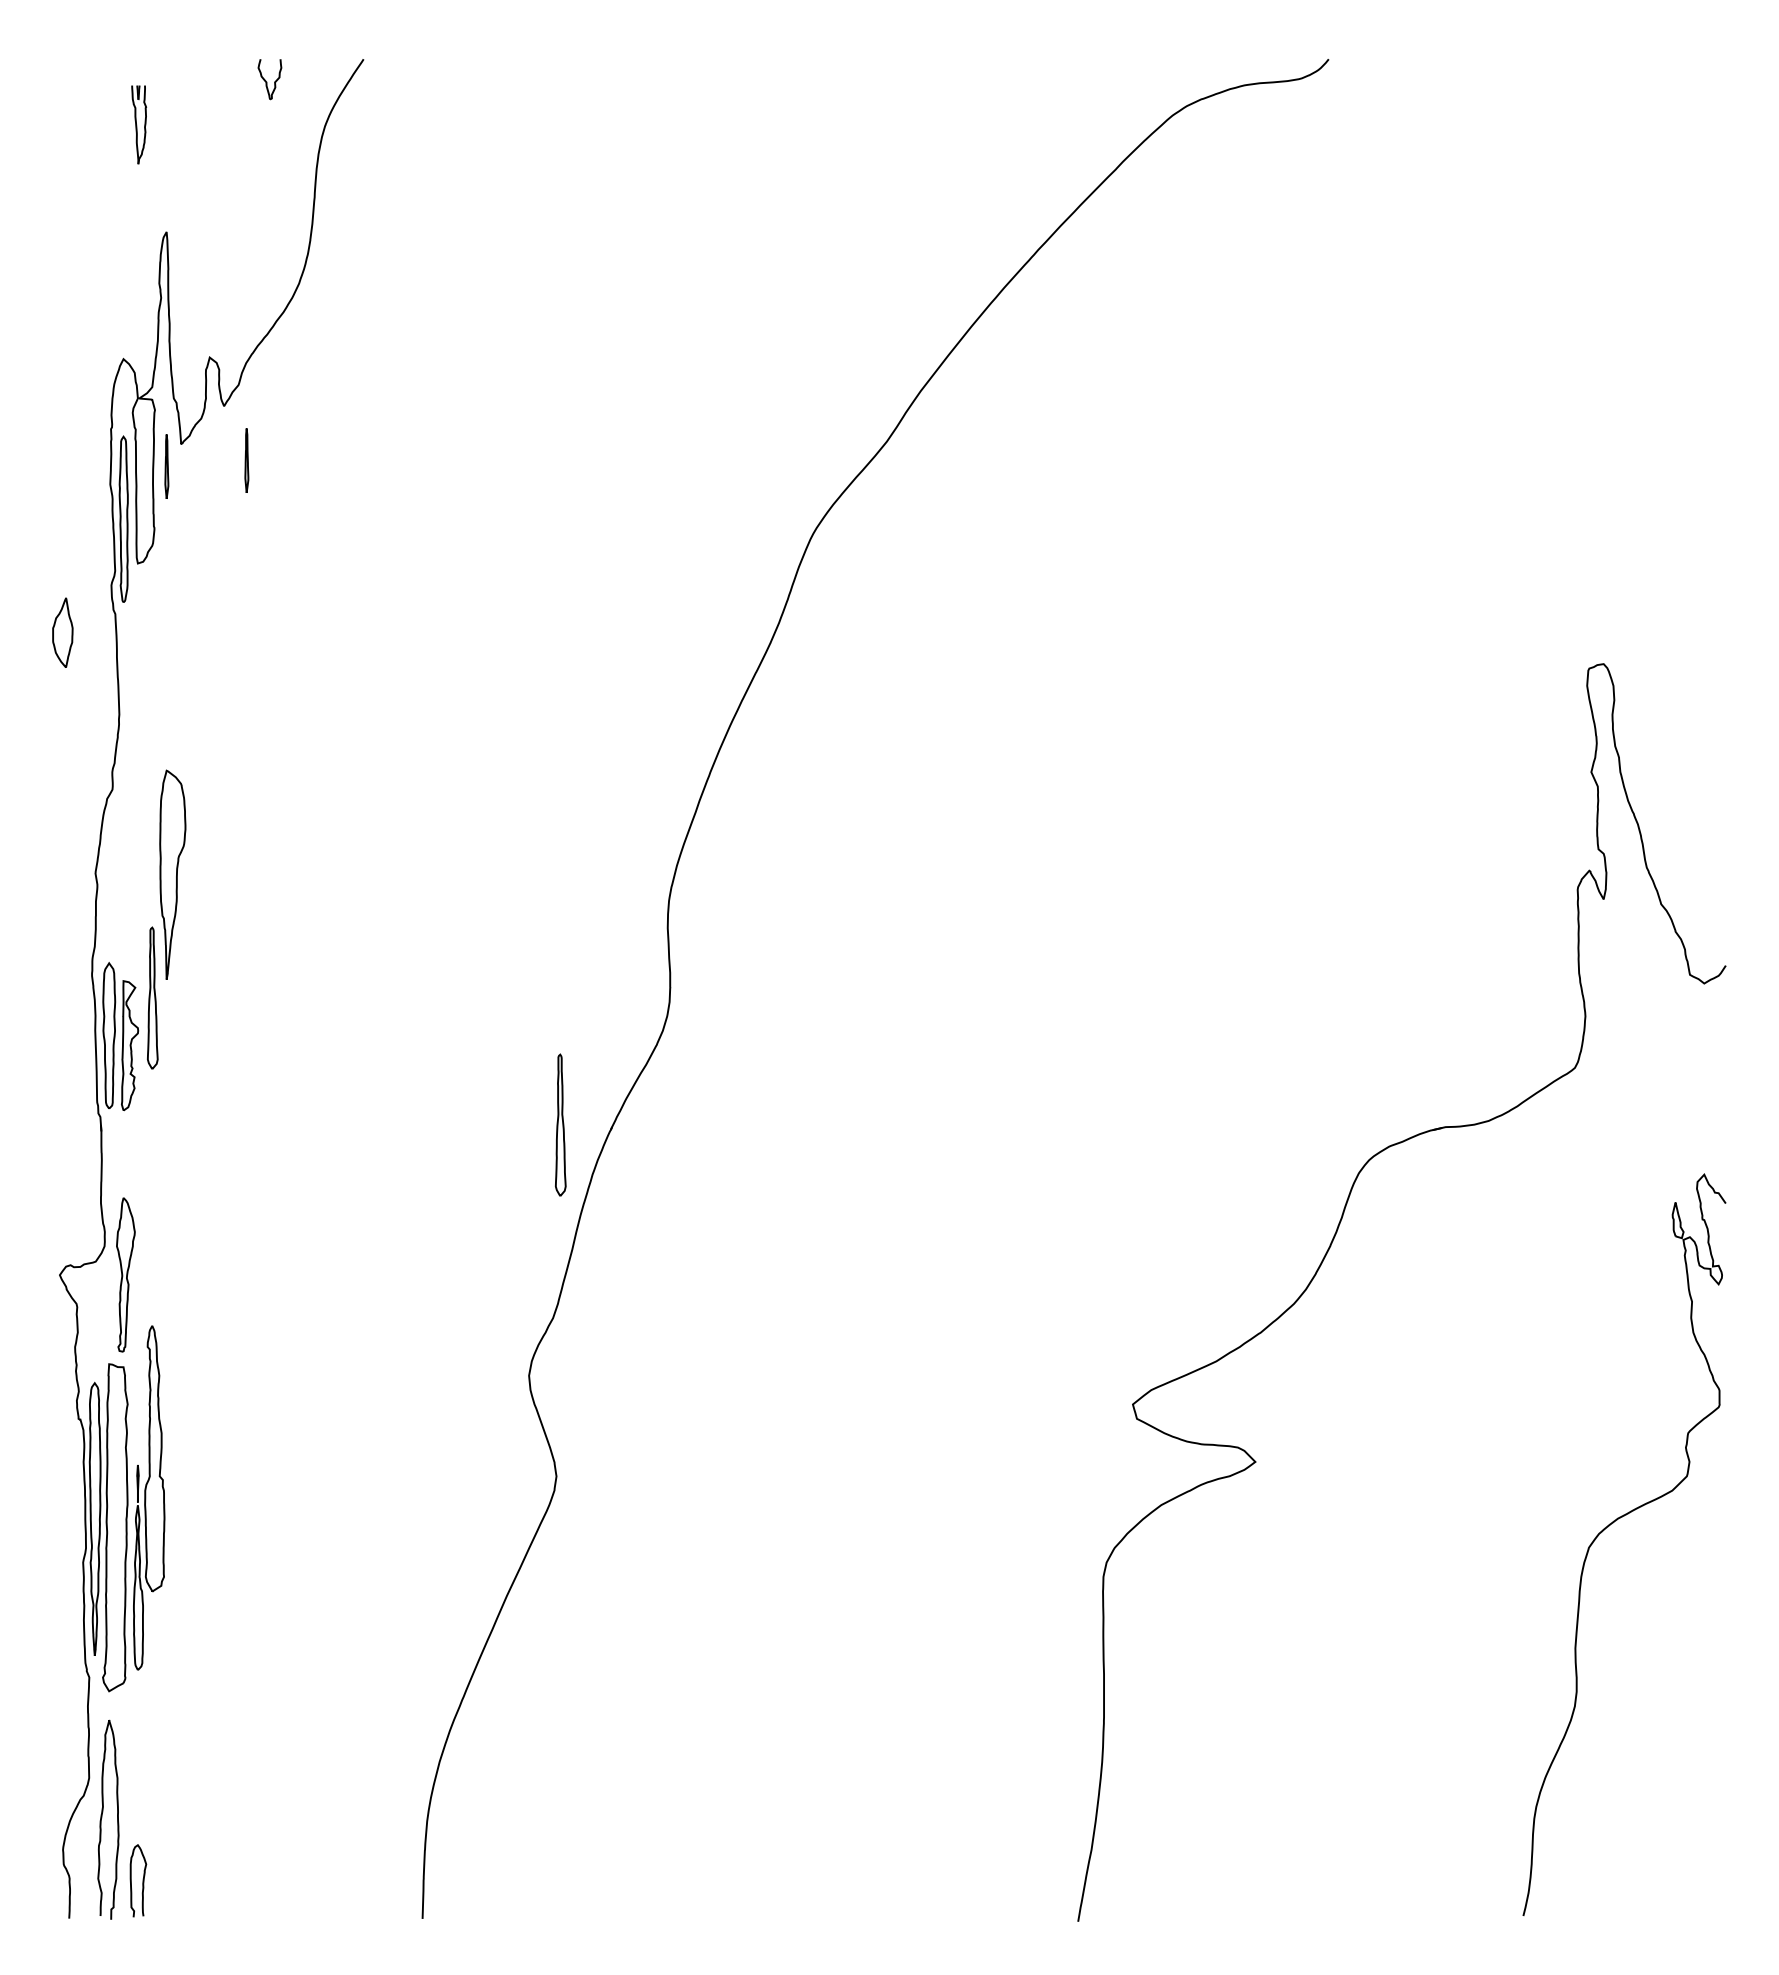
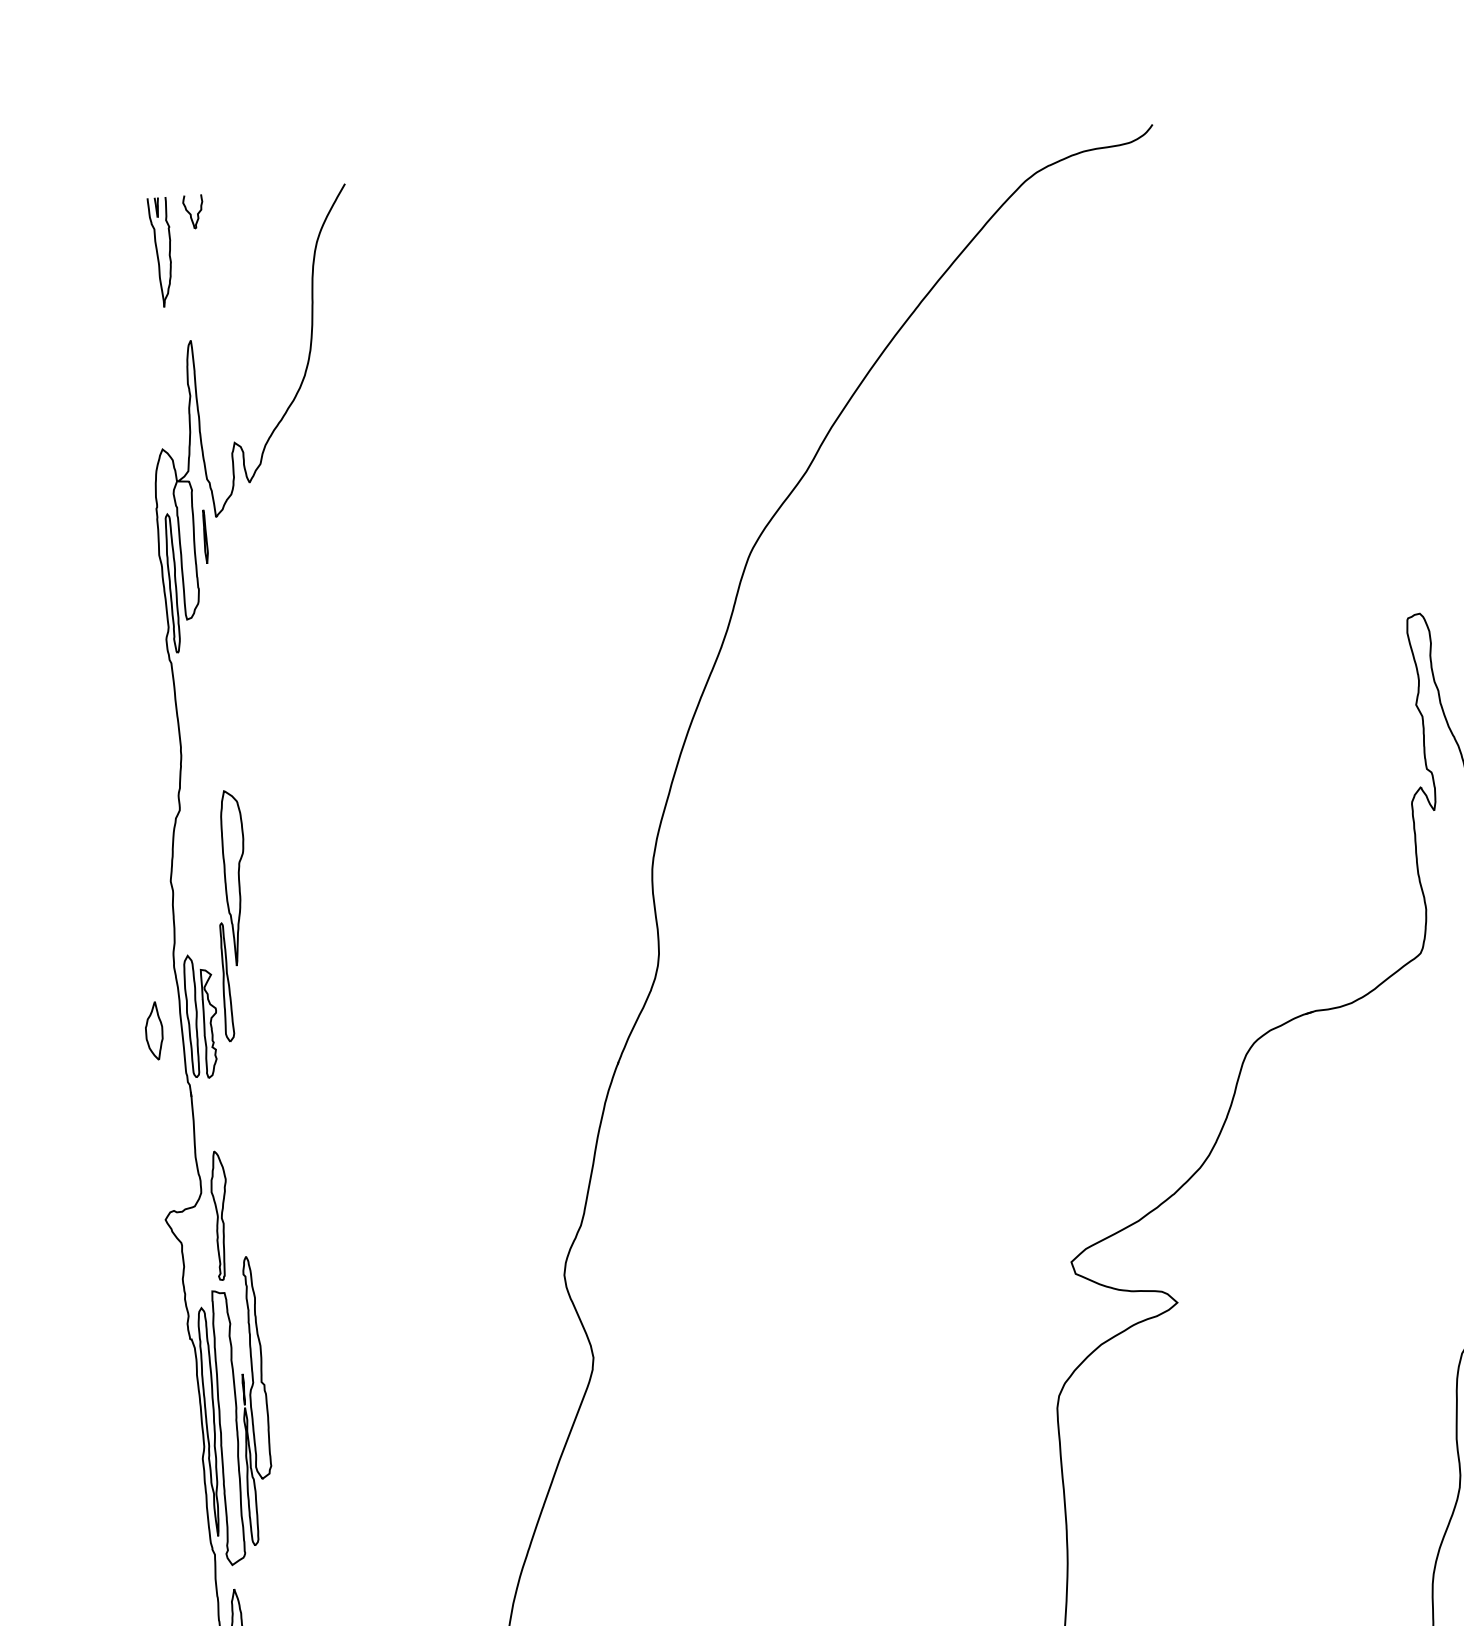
part: (269, 79) -> (193, 211), moved
part: (138, 124) -> (160, 252), size x1.67
part: (246, 460) -> (271, 526), removed
part: (62, 632) -> (153, 1030), moved
part: (560, 1124) -> (575, 1063), removed

